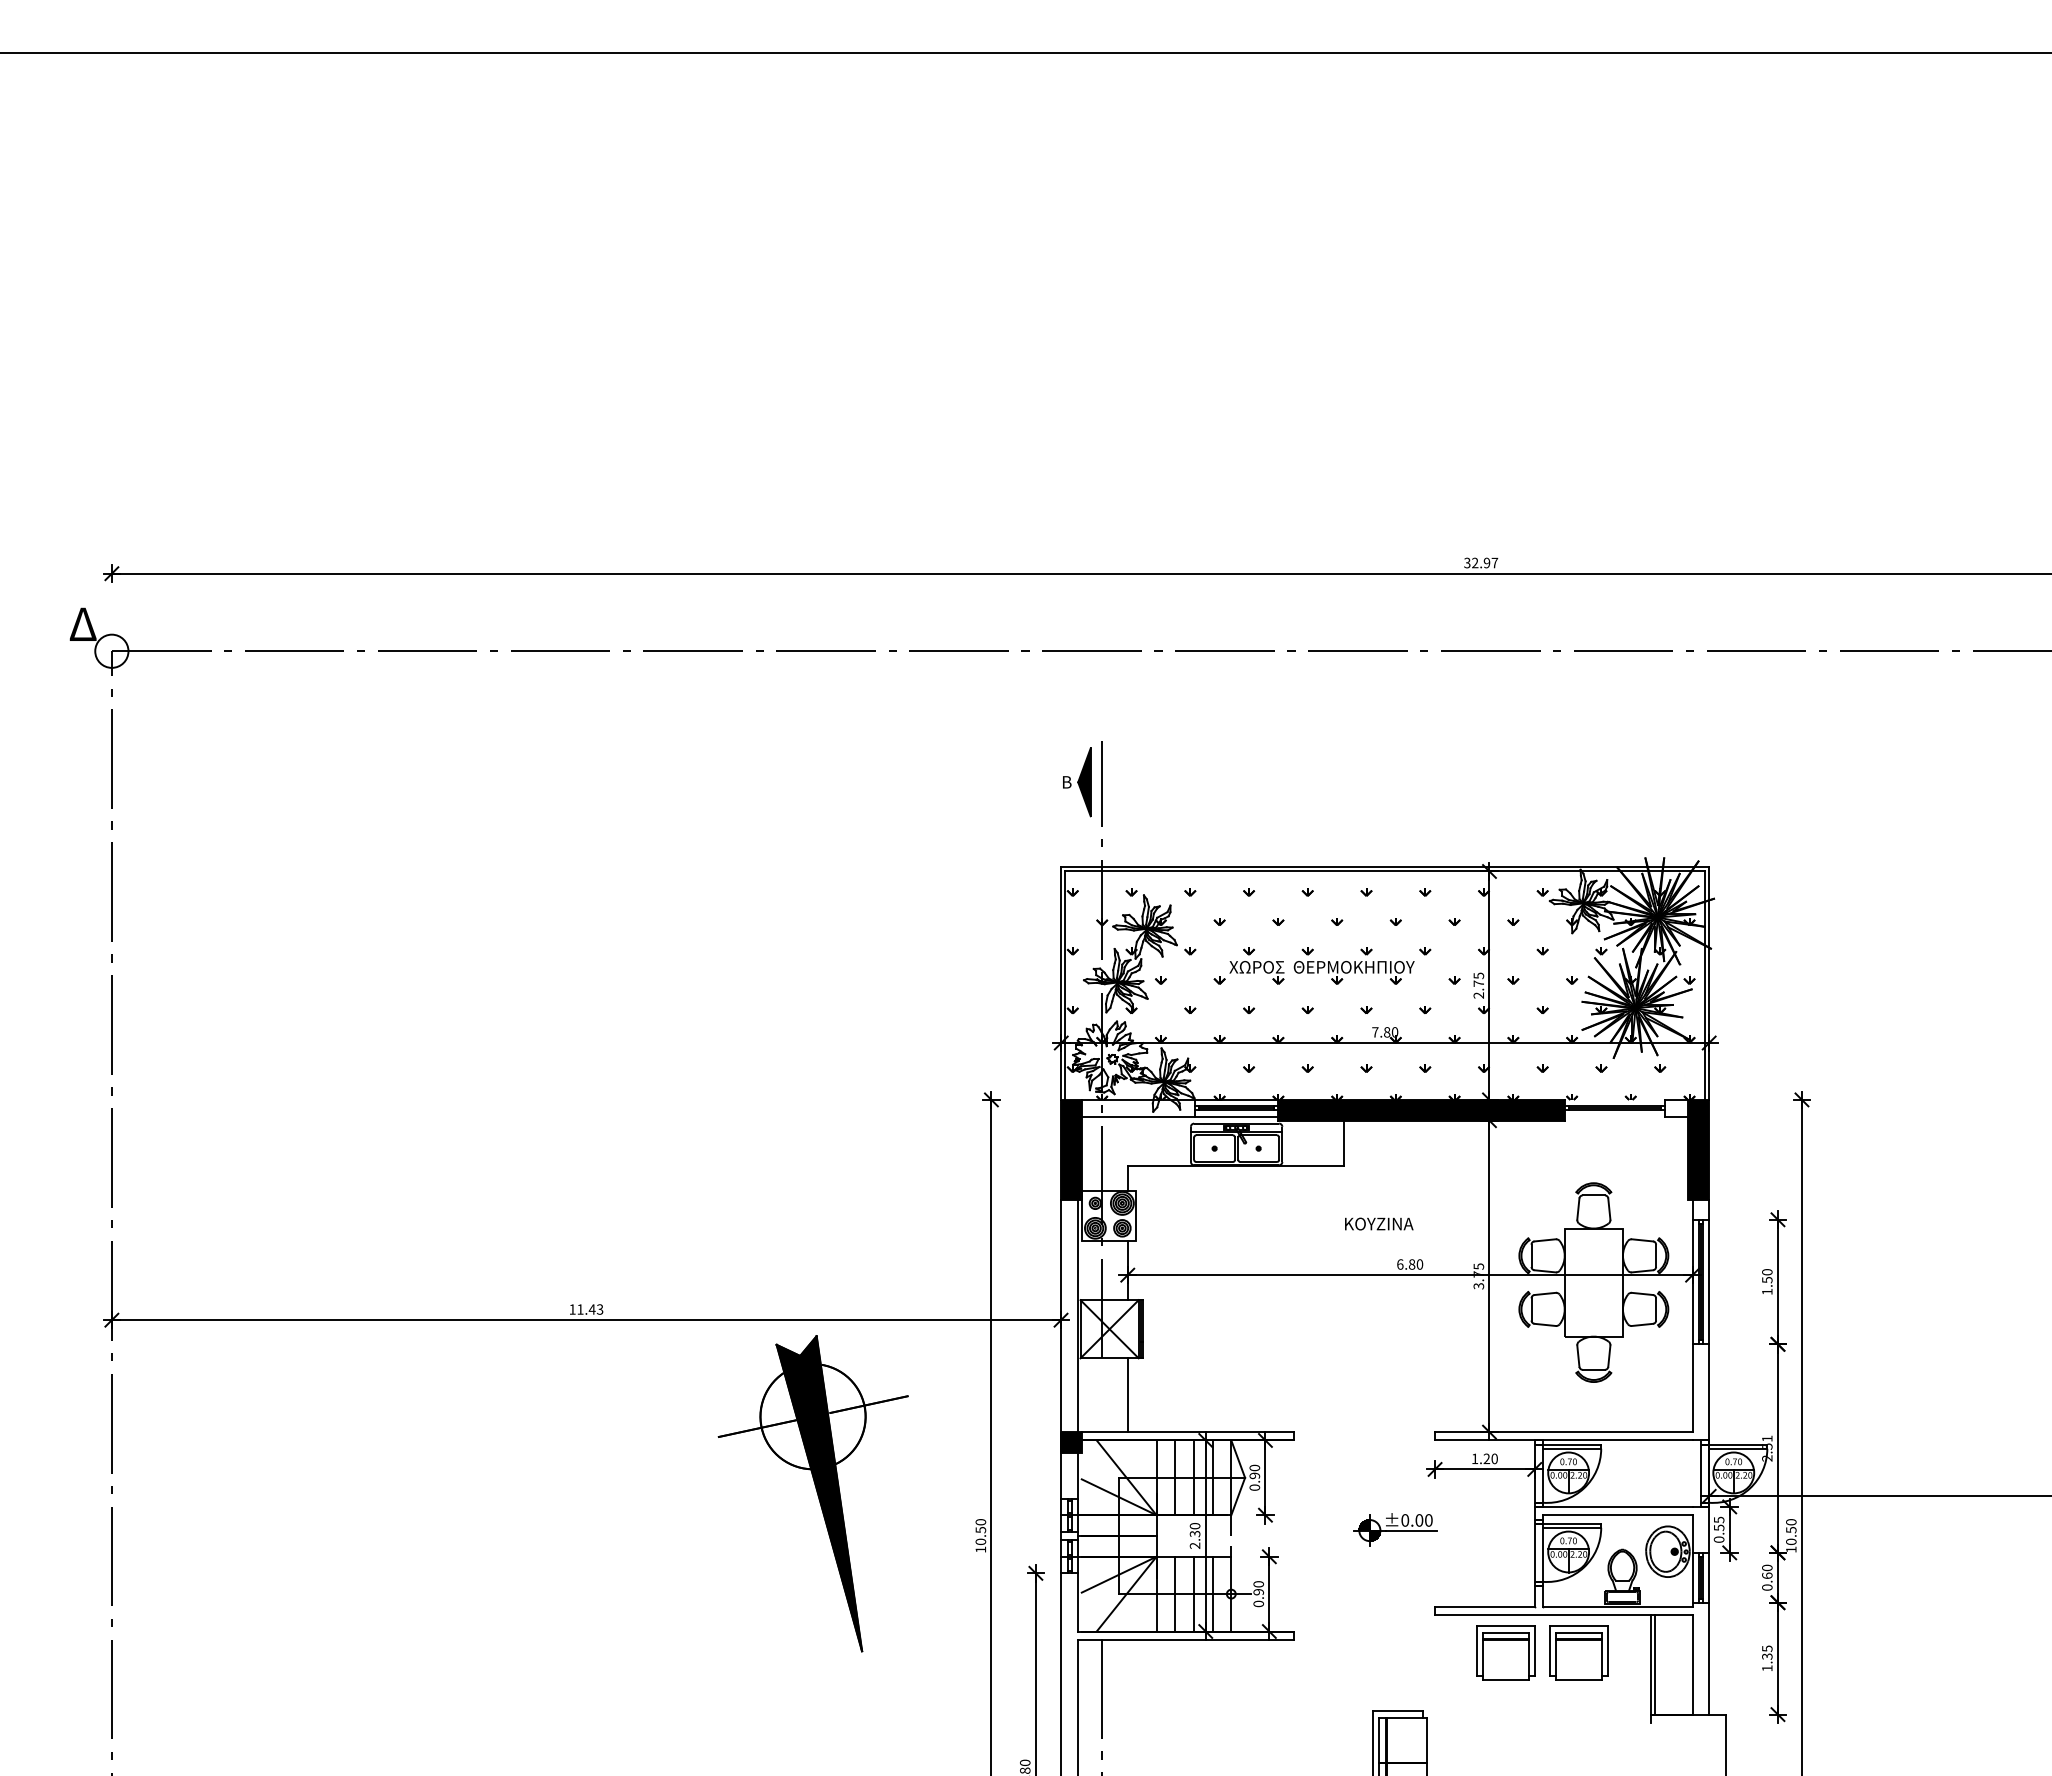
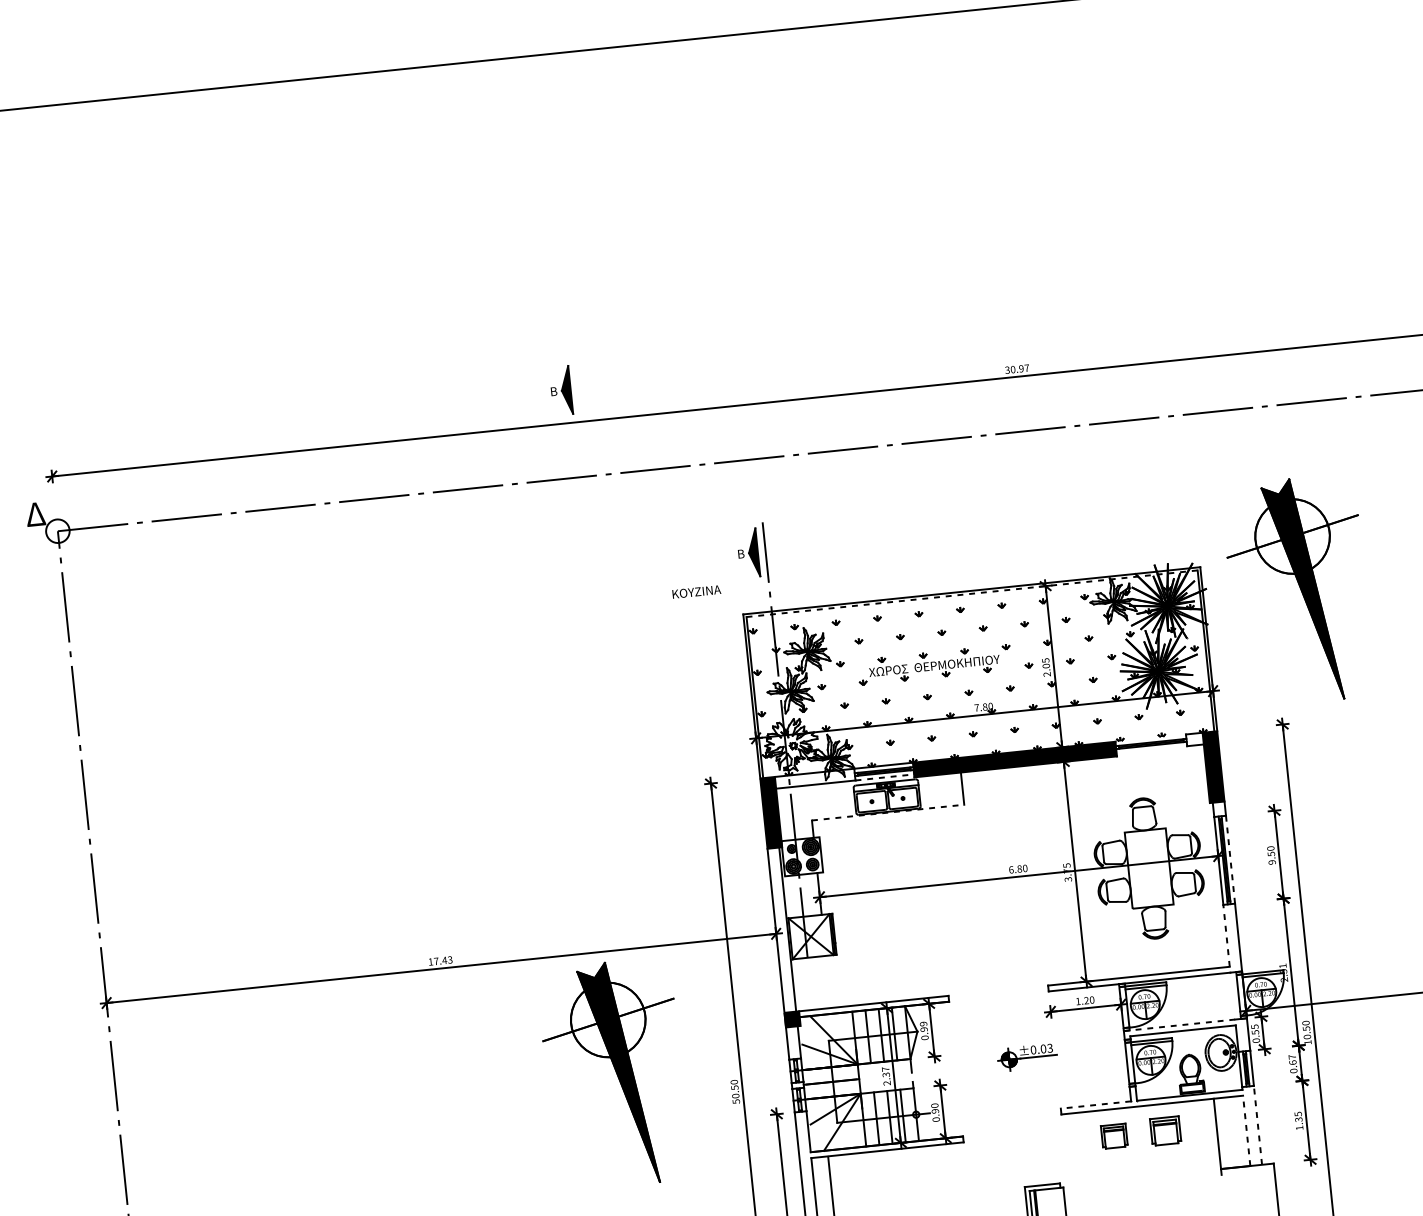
part: (838, 527) -> (561, 390), added
text: (1475, 563) -> (1013, 369), 32.97 -> 30.97
line: (1385, 871) -> (972, 593), solid -> dashed
part: (1842, 914) -> (1297, 590), added
text: (1478, 983) -> (1046, 665), 2.75 -> 2.05
line: (1236, 1116) -> (885, 777), solid -> dashed
line: (1235, 1166) -> (887, 812), solid -> dashed
text: (1379, 1223) -> (696, 591), moved
line: (1709, 1281) -> (1230, 859), solid -> dashed
text: (1767, 1291) -> (1272, 862), 1.50 -> 9.50
text: (580, 1309) -> (436, 961), 11.43 -> 17.43
line: (1692, 1388) -> (1226, 936), solid -> dashed
line: (1127, 1395) -> (828, 982), removed
text: (1254, 1467) -> (923, 1023), 0.90 -> 0.99
line: (1613, 1506) -> (1179, 1025), solid -> dashed
text: (1428, 1520) -> (1049, 1048), ±0.00 -> ±0.03
text: (1194, 1526) -> (885, 1069), 2.30 -> 2.37
text: (980, 1549) -> (736, 1101), 10.50 -> 50.50
text: (1767, 1567) -> (1292, 1056), 0.60 -> 0.67
line: (1484, 1606) -> (1095, 1104), solid -> dashed
part: (1505, 1652) -> (1113, 1135), size x0.6
part: (1578, 1652) -> (1165, 1130), size x0.7
line: (1709, 1658) -> (1258, 1125), solid -> dashed
line: (1655, 1664) -> (1220, 1133), removed
line: (1692, 1664) -> (1246, 1130), solid -> dashed

